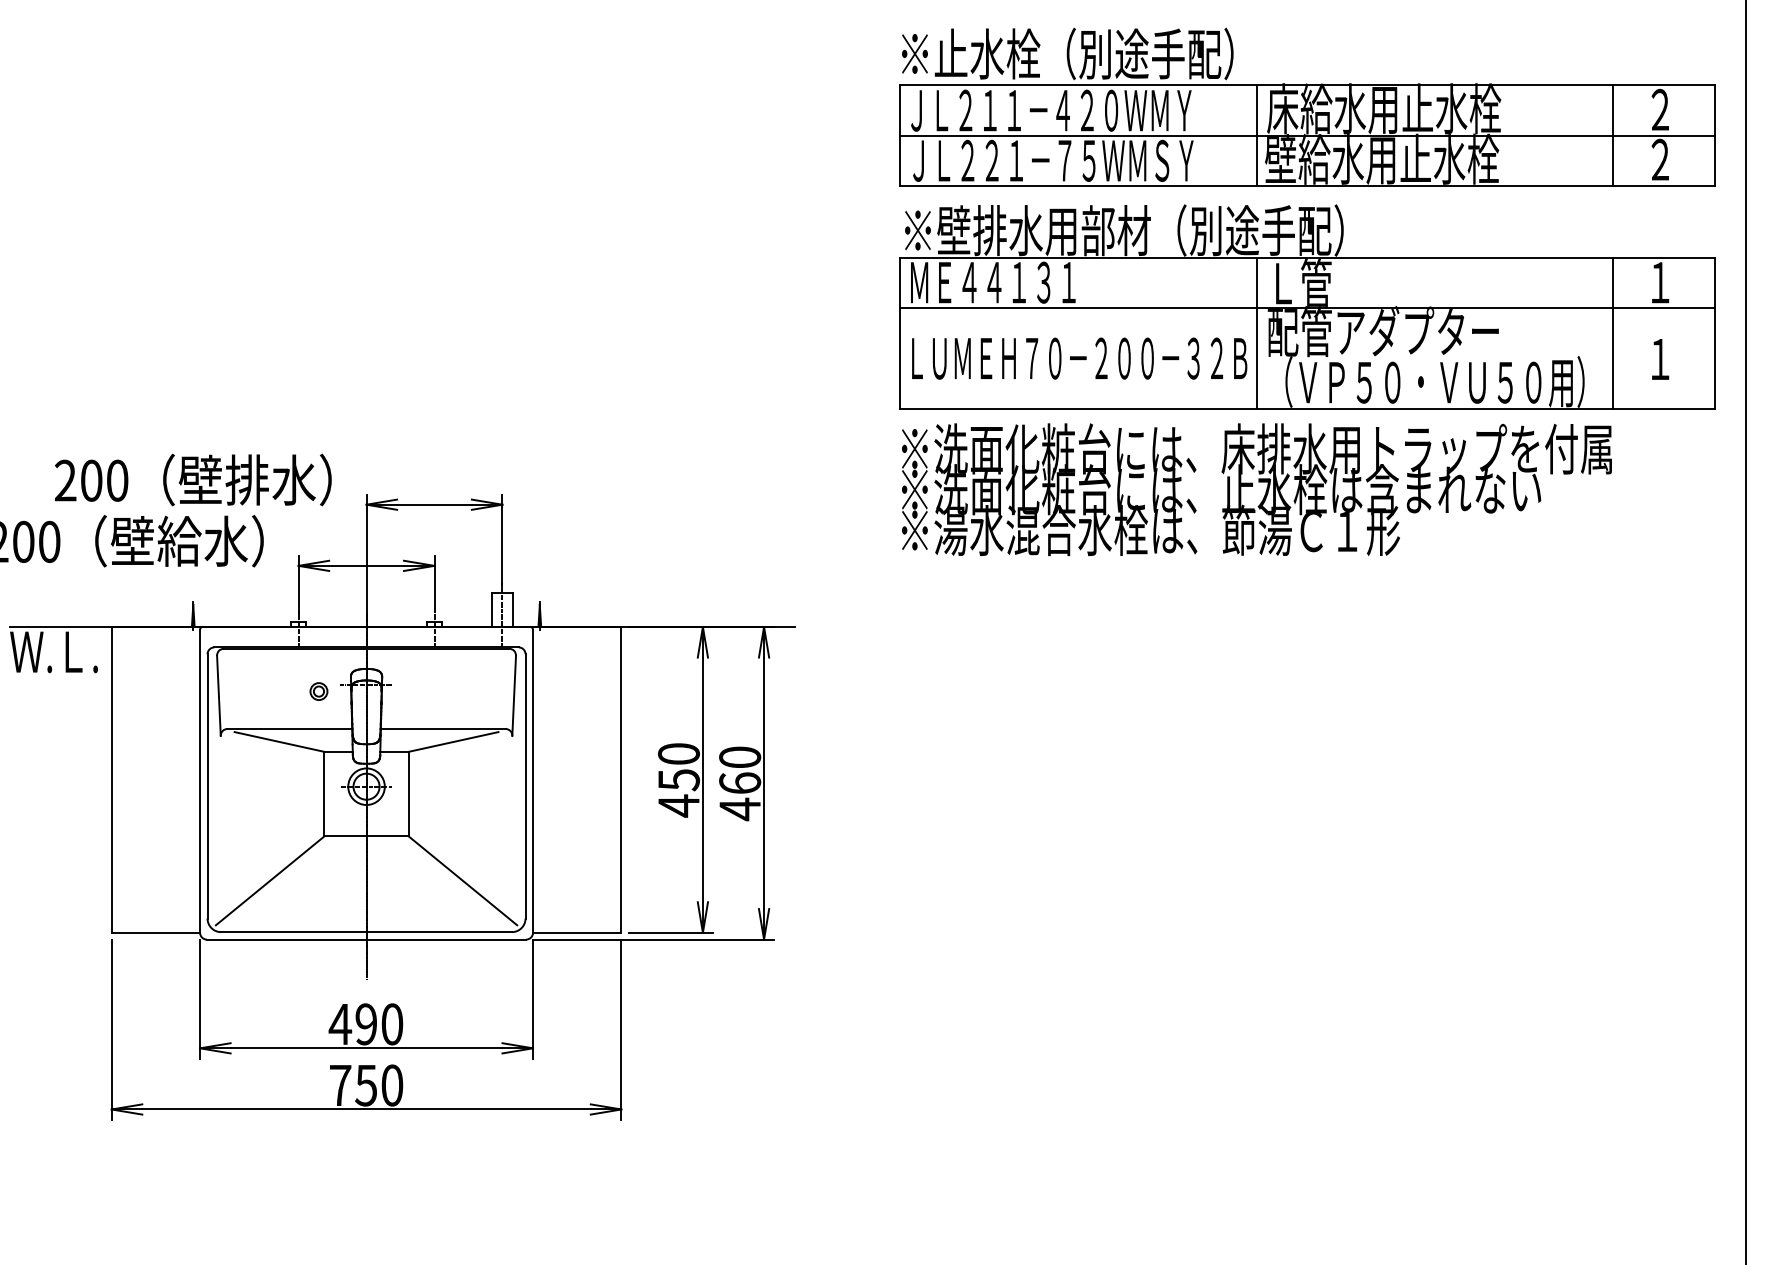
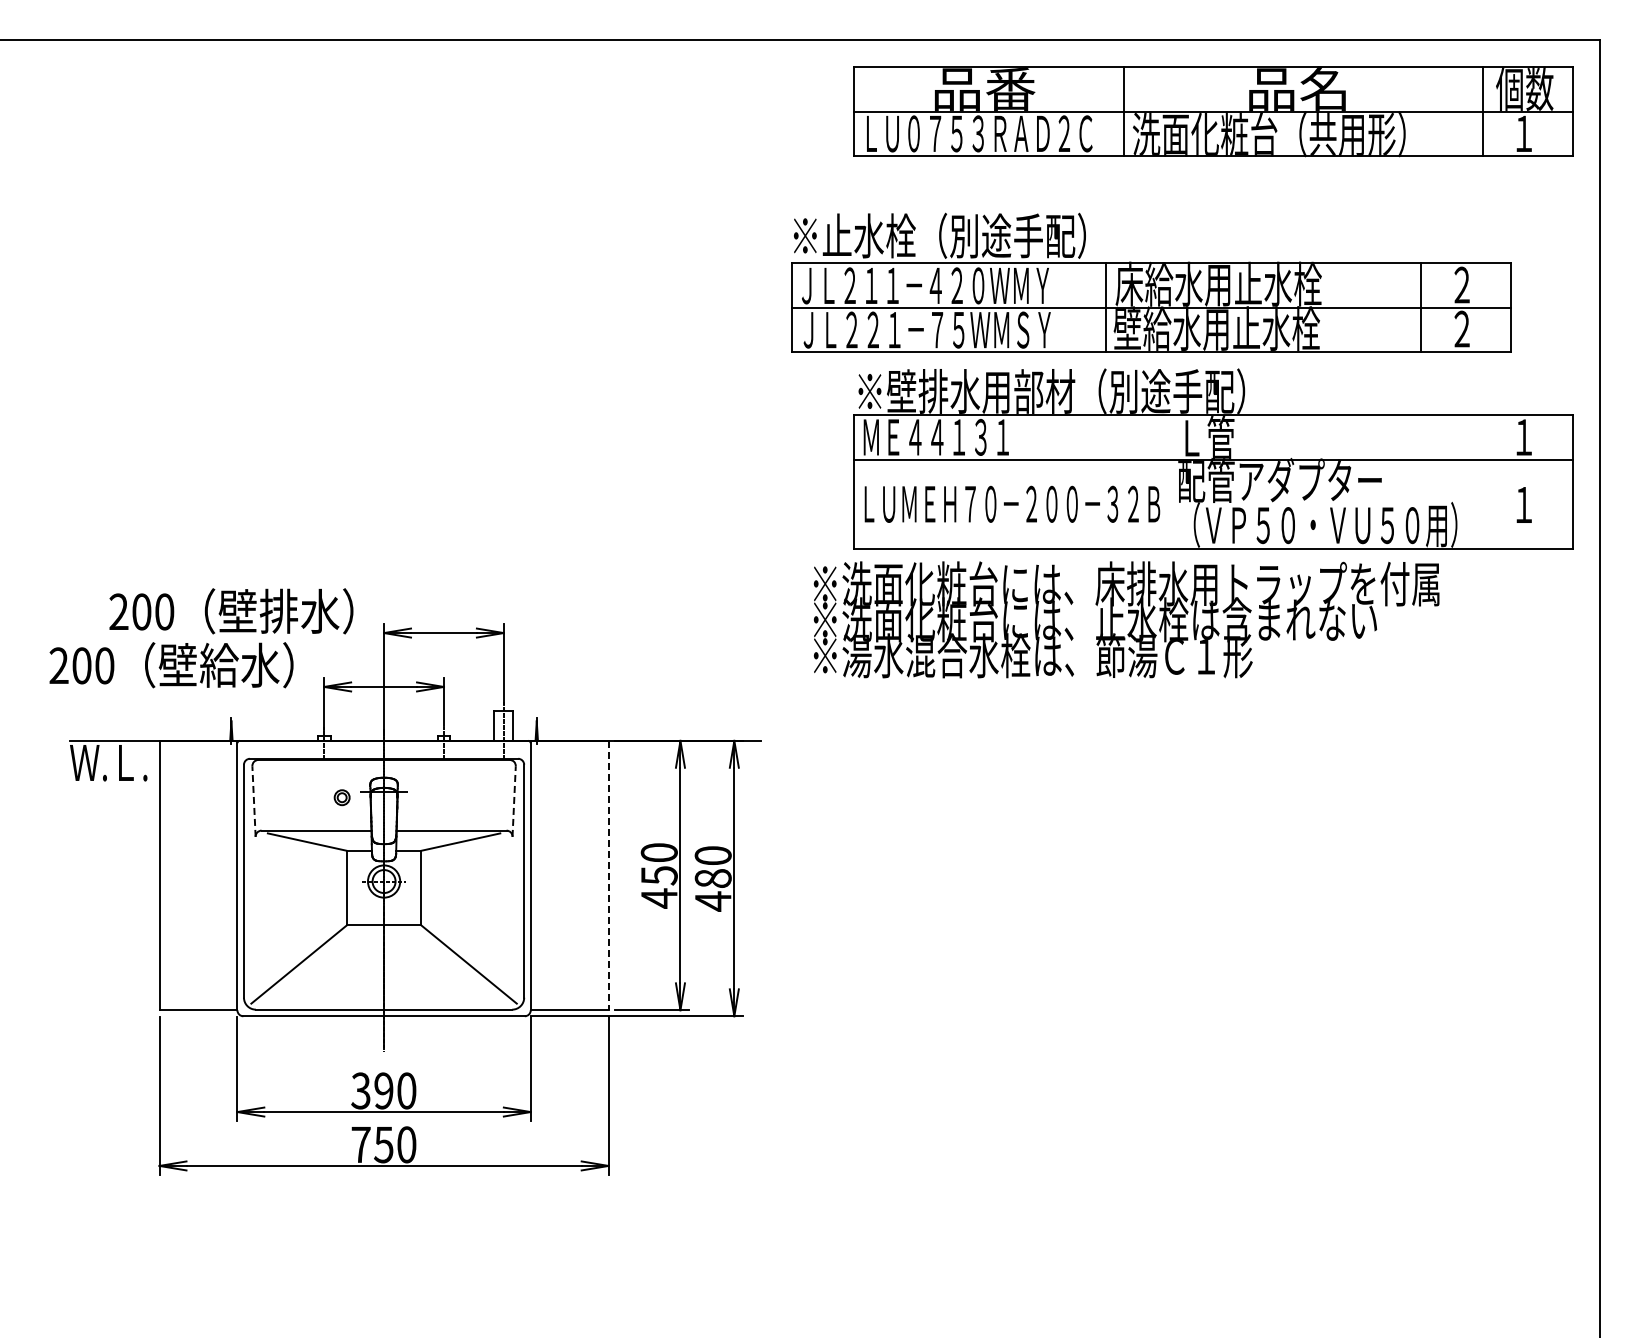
part: (1307, 106) -> (1151, 282), moved
line: (1256, 332) -> (1168, 481), removed
line: (1613, 332) -> (1482, 481), removed
text: (1256, 489) -> (1126, 619), moved
line: (219, 695) -> (254, 801), solid -> dashed
line: (514, 695) -> (514, 801), solid -> dashed
line: (621, 779) -> (608, 875), solid -> dashed
text: (739, 783) -> (712, 878), 460 -> 480
text: (339, 1023) -> (360, 1090), 490 -> 390

